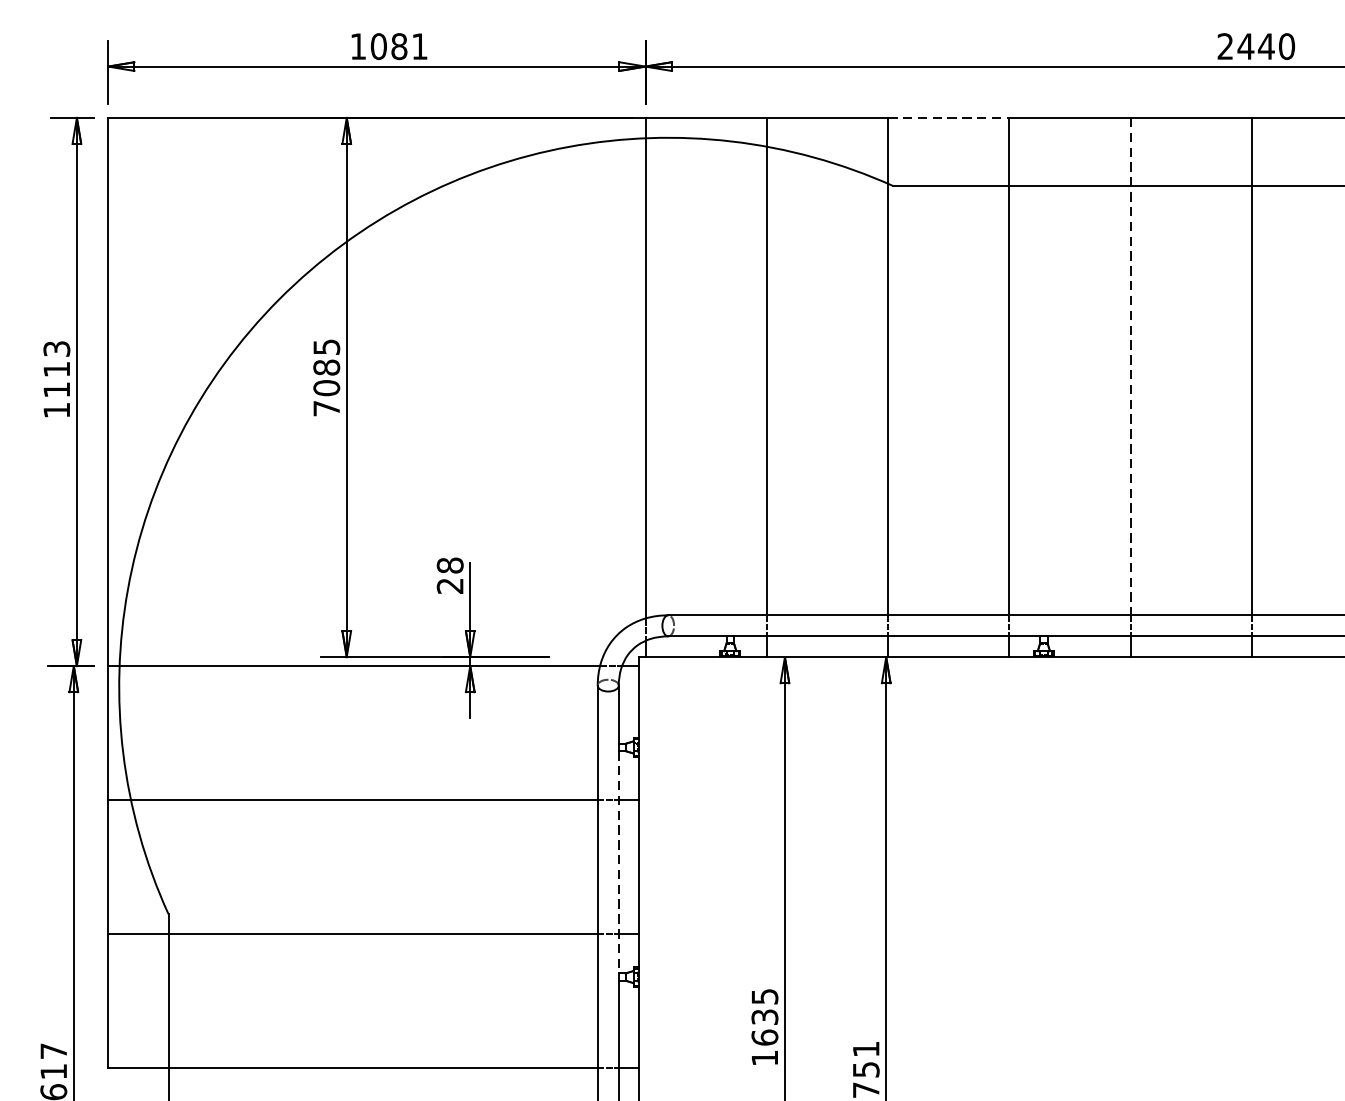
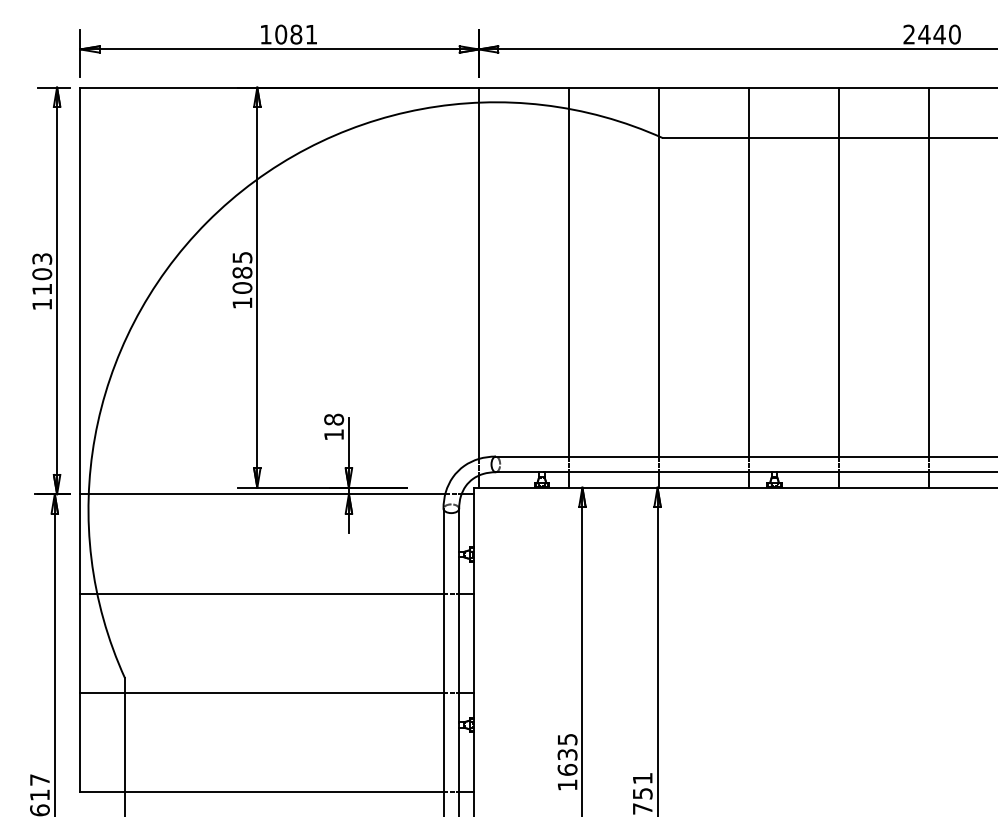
line: (948, 117) -> (703, 87), dashed -> solid
line: (1130, 367) -> (838, 272), dashed -> solid
text: (57, 369) -> (42, 274), 1113 -> 1103
text: (326, 407) -> (242, 302), 7085 -> 1085
text: (449, 585) -> (333, 434), 28 -> 18
line: (619, 863) -> (459, 640), dashed -> solid

